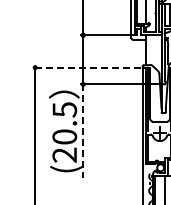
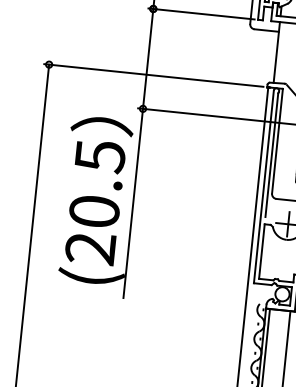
line: (86, 67) -> (153, 75), dashed -> solid
line: (83, 131) -> (133, 204), dashed -> solid

